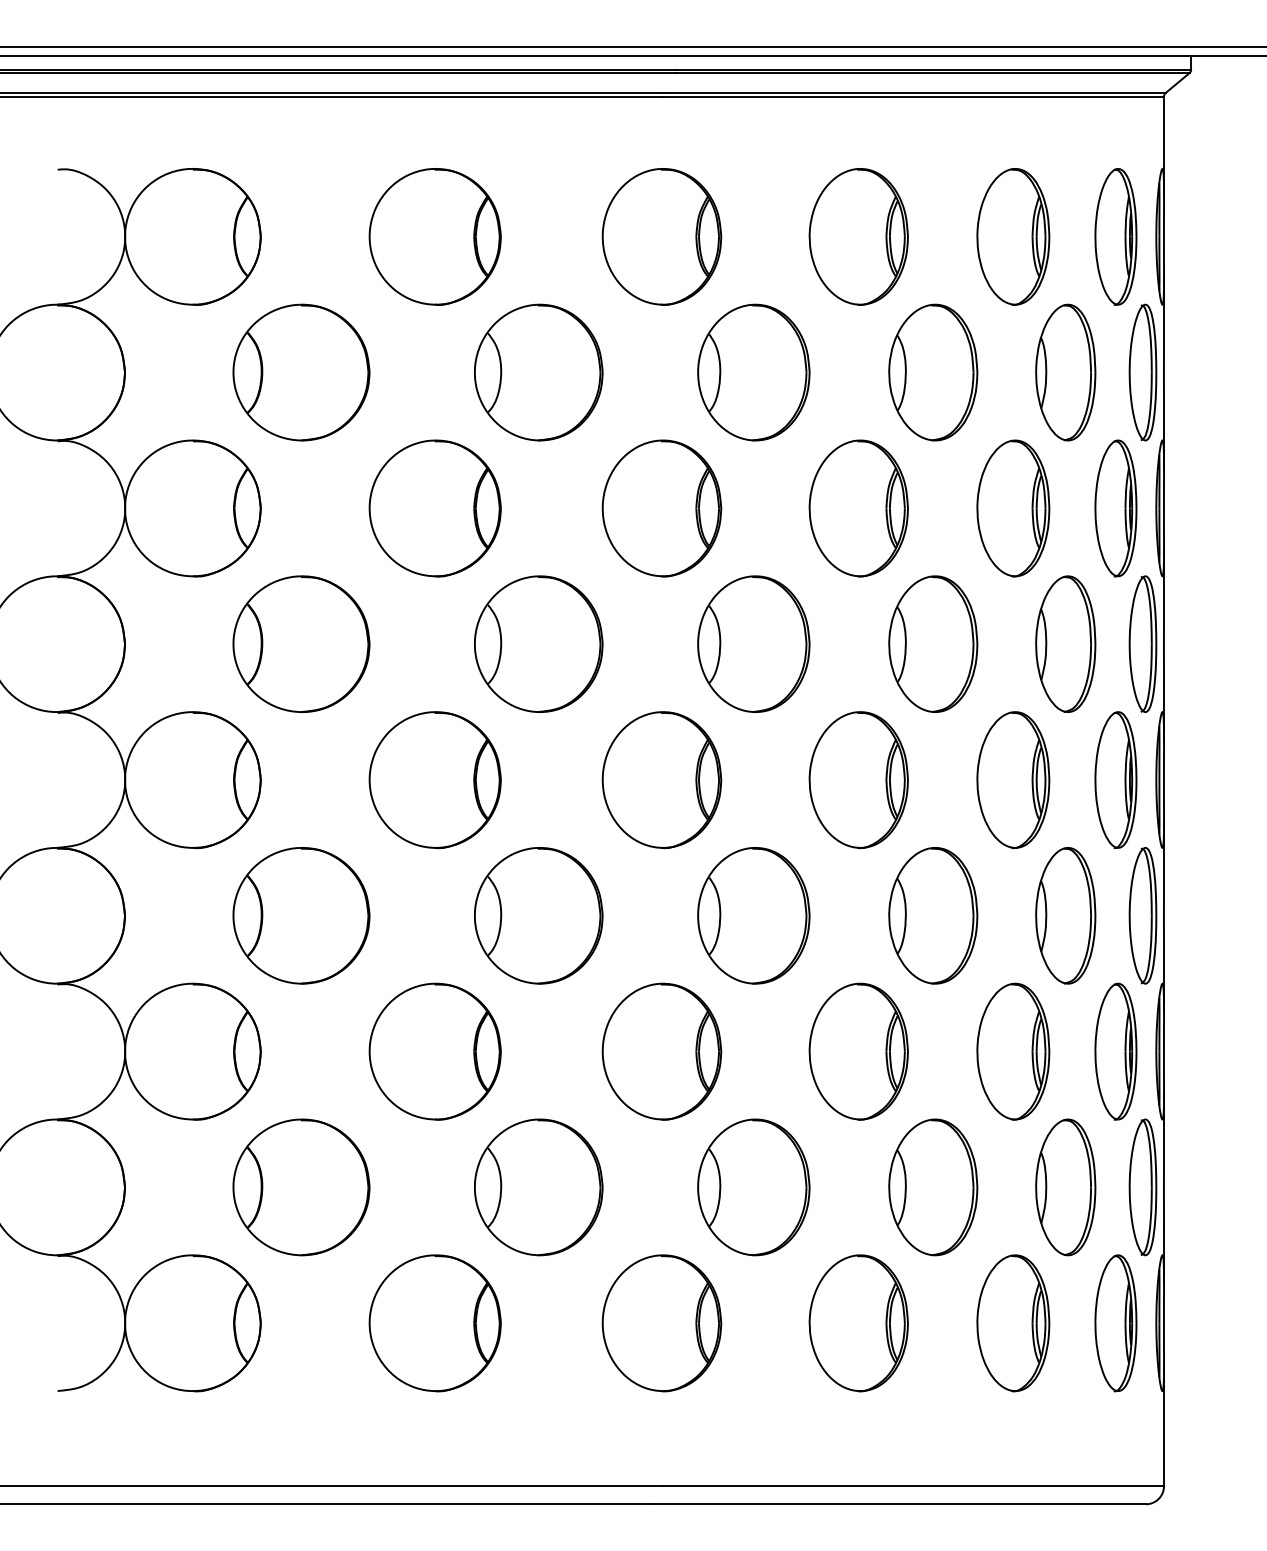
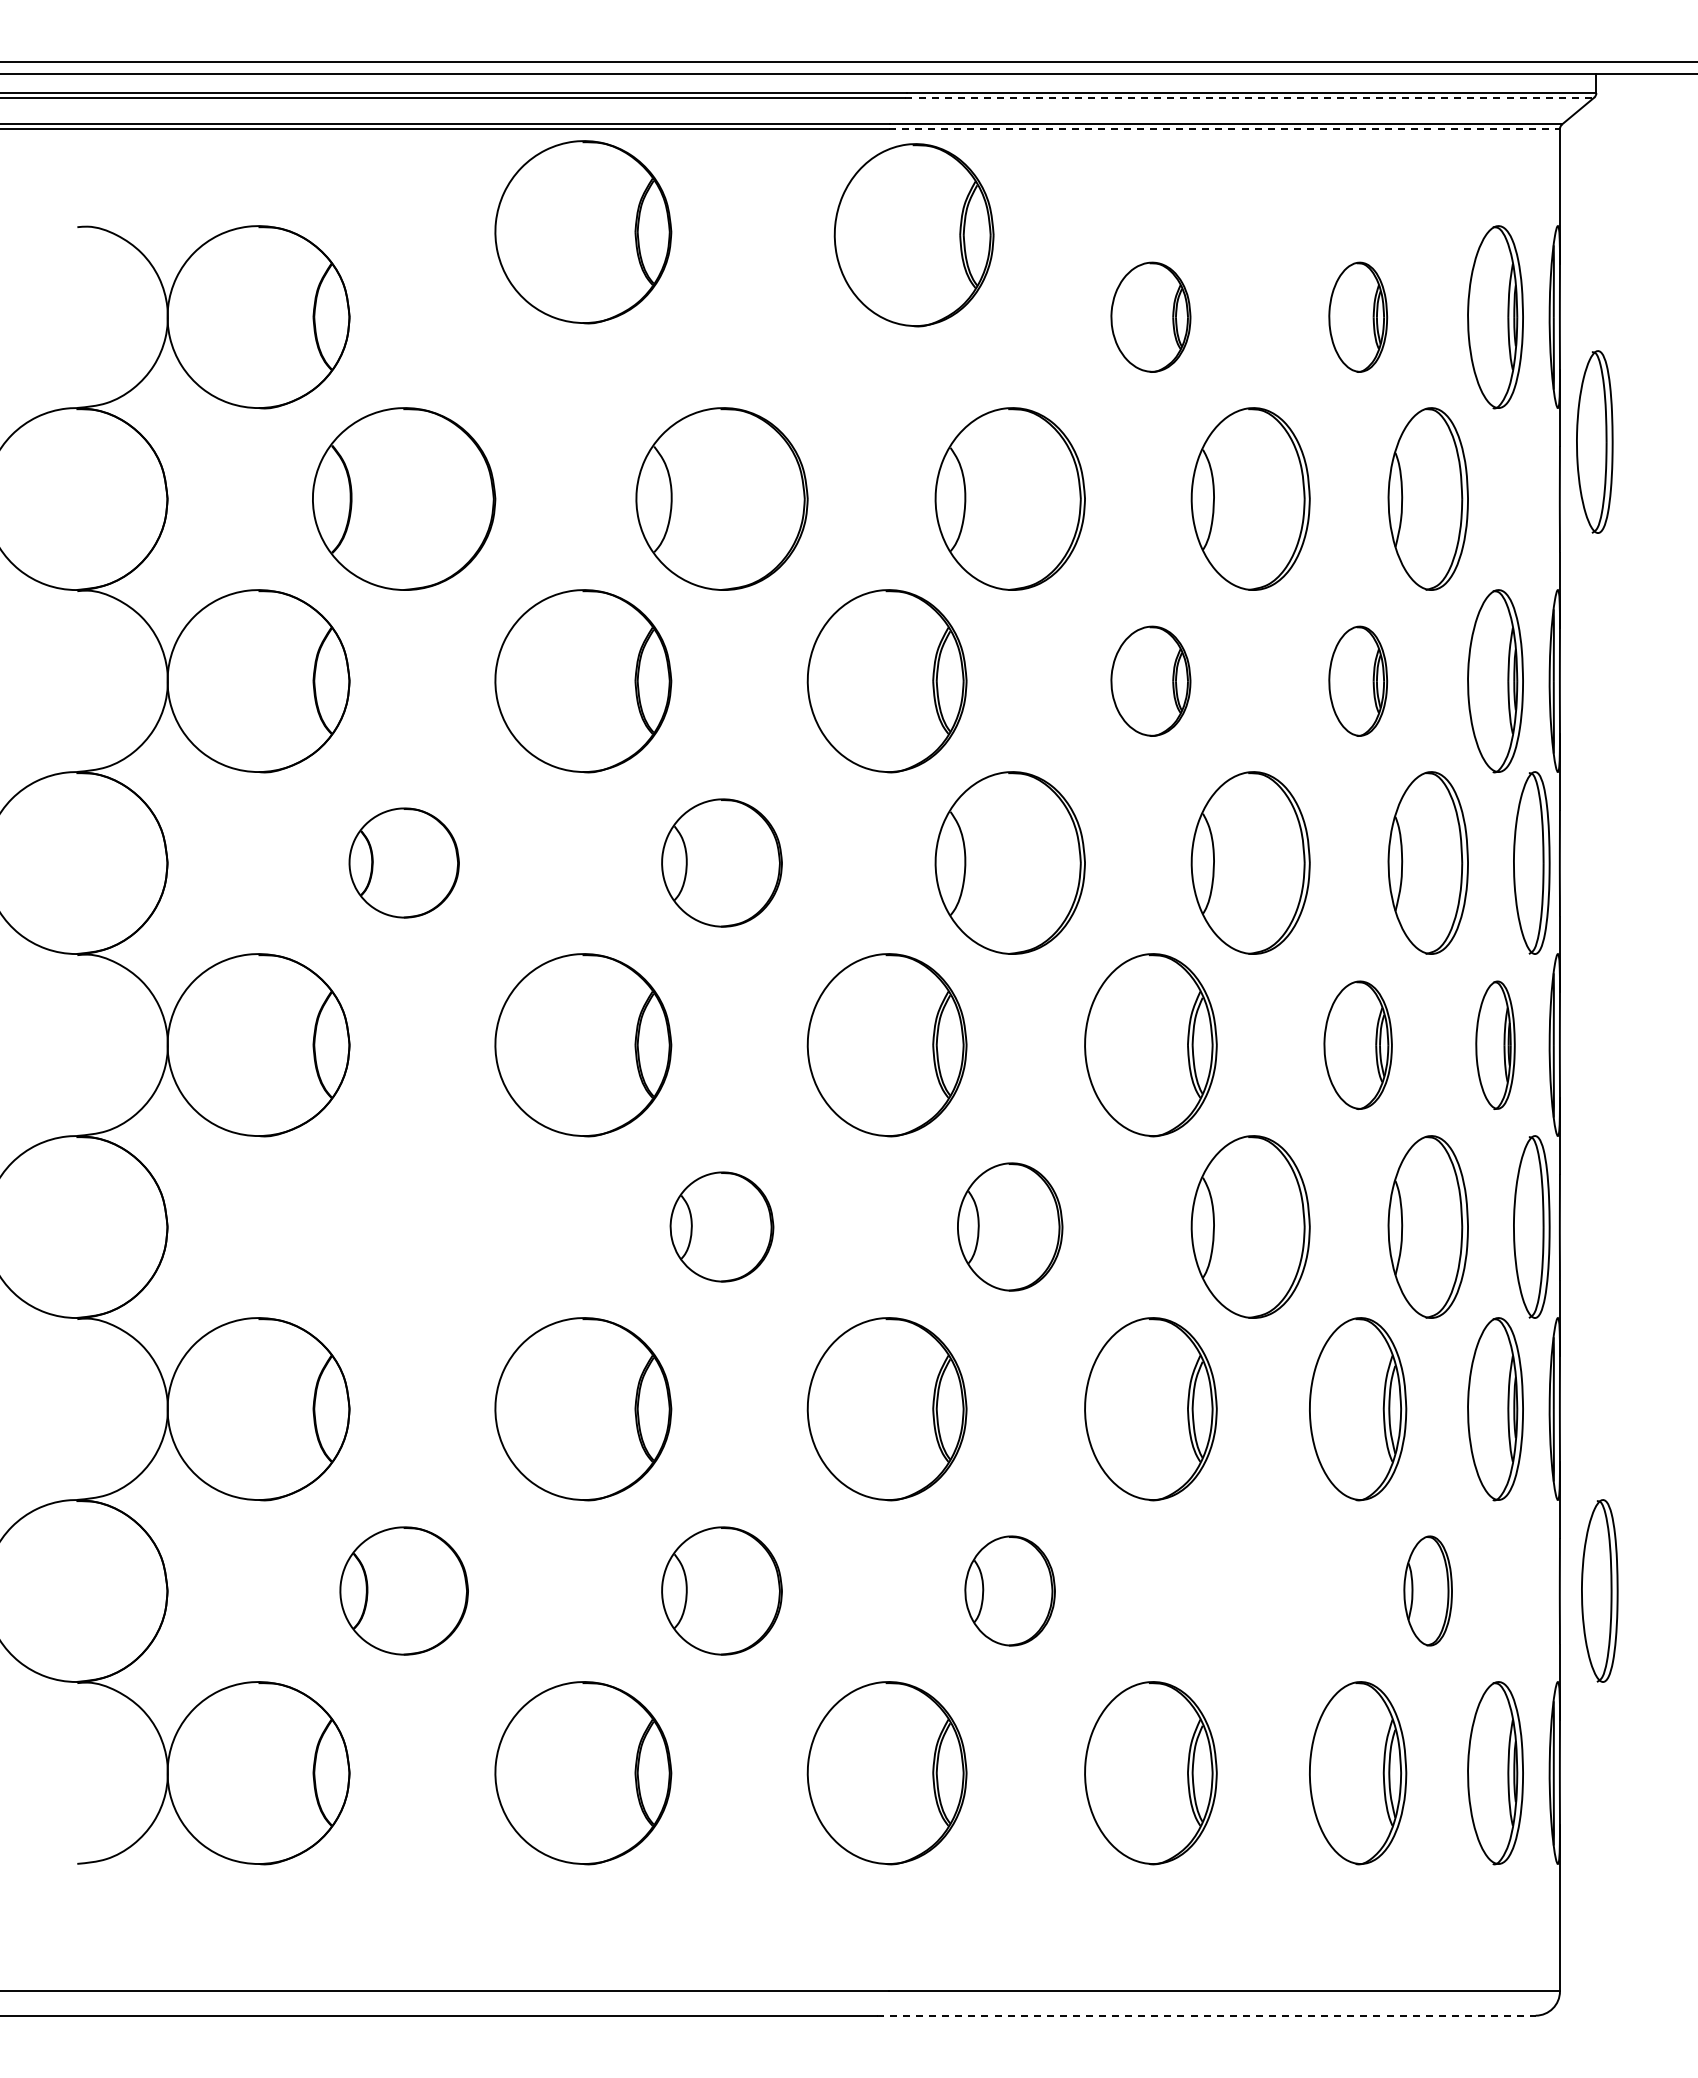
line: (933, 72) -> (1250, 97), solid -> dashed
line: (913, 96) -> (1224, 129), solid -> dashed
part: (435, 237) -> (583, 232), moved
part: (661, 237) -> (913, 235), moved
part: (858, 237) -> (1150, 317), size x0.6
part: (1013, 237) -> (1358, 317), size x0.6
part: (1142, 372) -> (1594, 441), moved
part: (858, 508) -> (1150, 681), size x0.6
part: (1013, 508) -> (1358, 681), size x0.6
part: (301, 643) -> (404, 862), size x0.6
part: (538, 643) -> (721, 862), size x0.7
part: (1013, 780) -> (1358, 1045), size x0.7
part: (1115, 780) -> (1495, 1045), size x0.7
part: (301, 915) -> (404, 1226), removed
part: (538, 915) -> (721, 1226), size x0.6
part: (753, 915) -> (1009, 1226), size x0.7
part: (301, 1187) -> (404, 1590), size x0.7
part: (538, 1187) -> (721, 1590), size x0.7
part: (753, 1187) -> (1009, 1590), size x0.6
part: (933, 1187) -> (1250, 1590), removed
part: (1065, 1187) -> (1427, 1590), size x0.6
part: (1142, 1187) -> (1599, 1590), moved
line: (900, 1504) -> (1206, 2015), solid -> dashed

